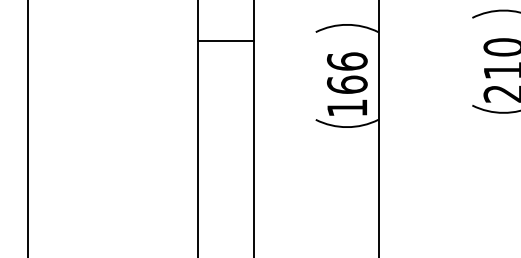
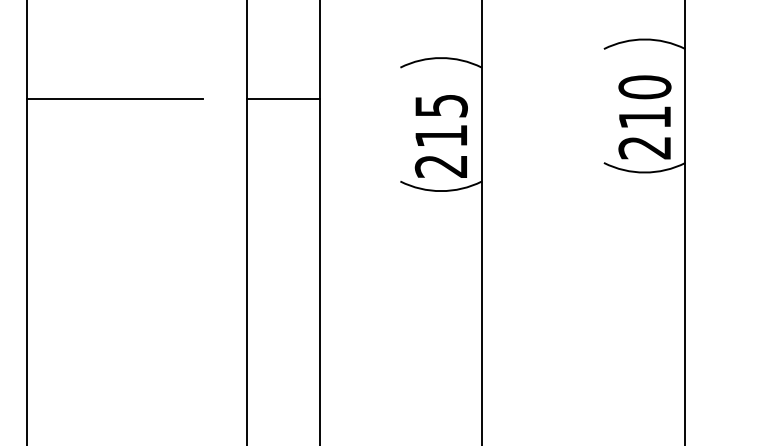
line: (225, 41) -> (283, 99), moved
line: (95, 56) -> (114, 99), added
text: (346, 84) -> (440, 135), 166 -> 215

